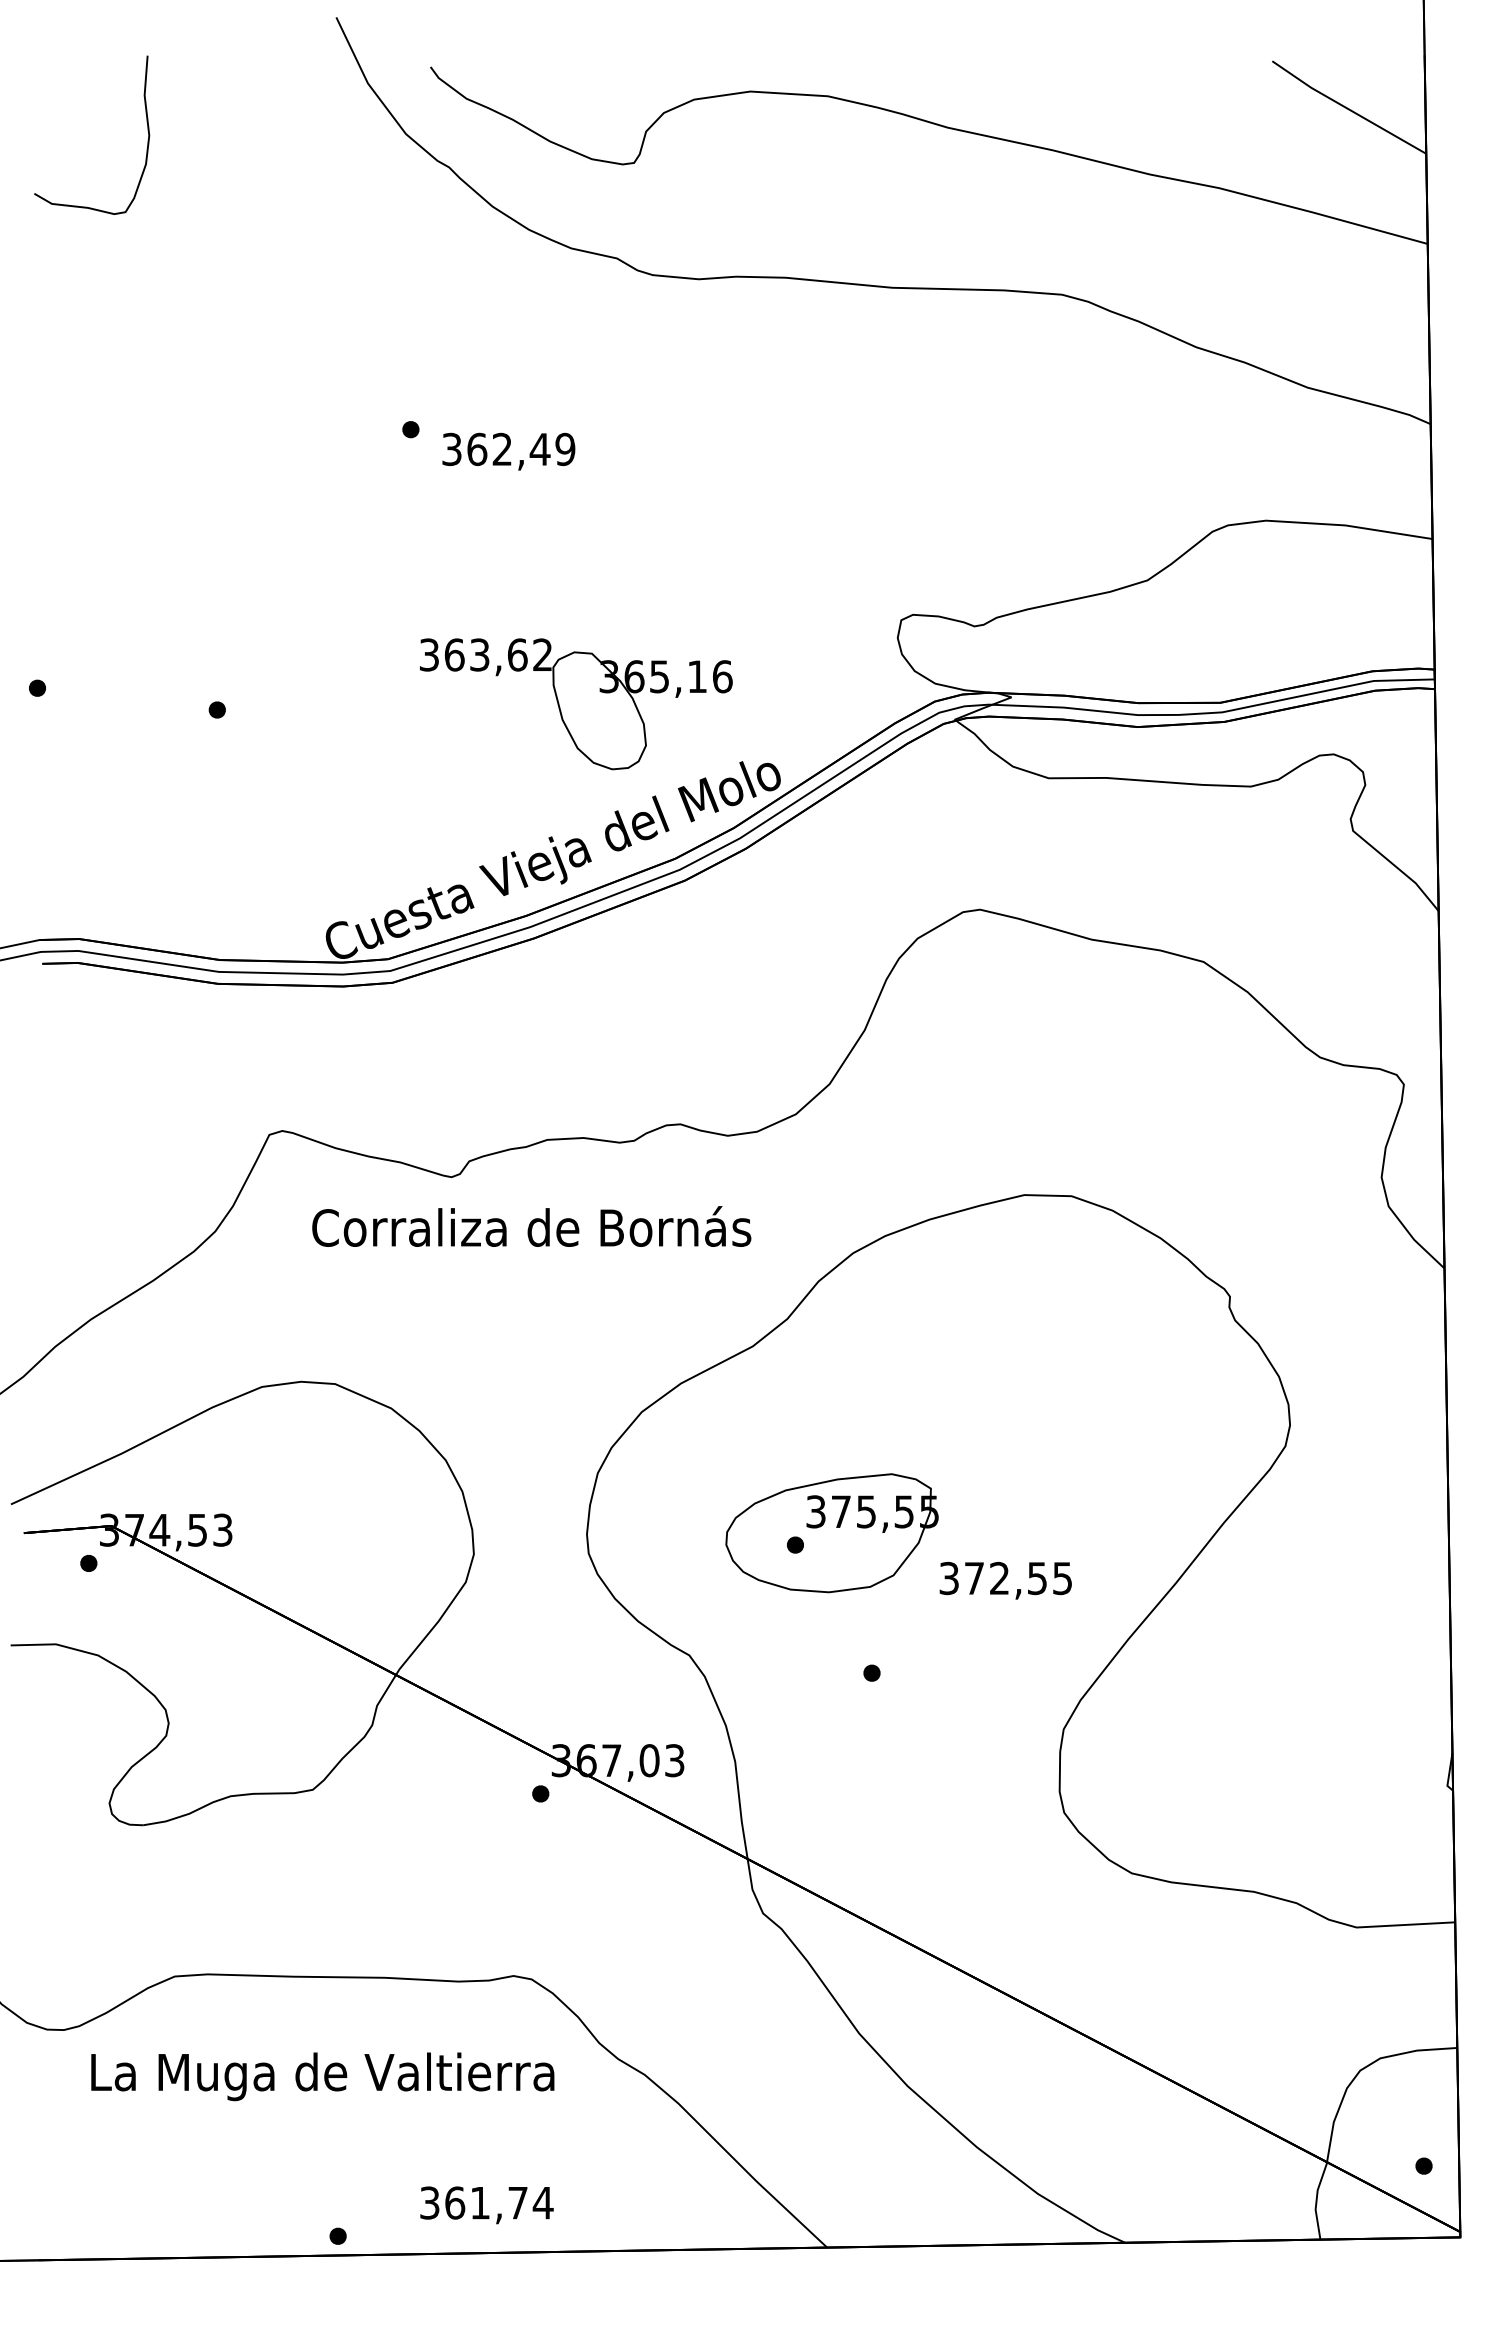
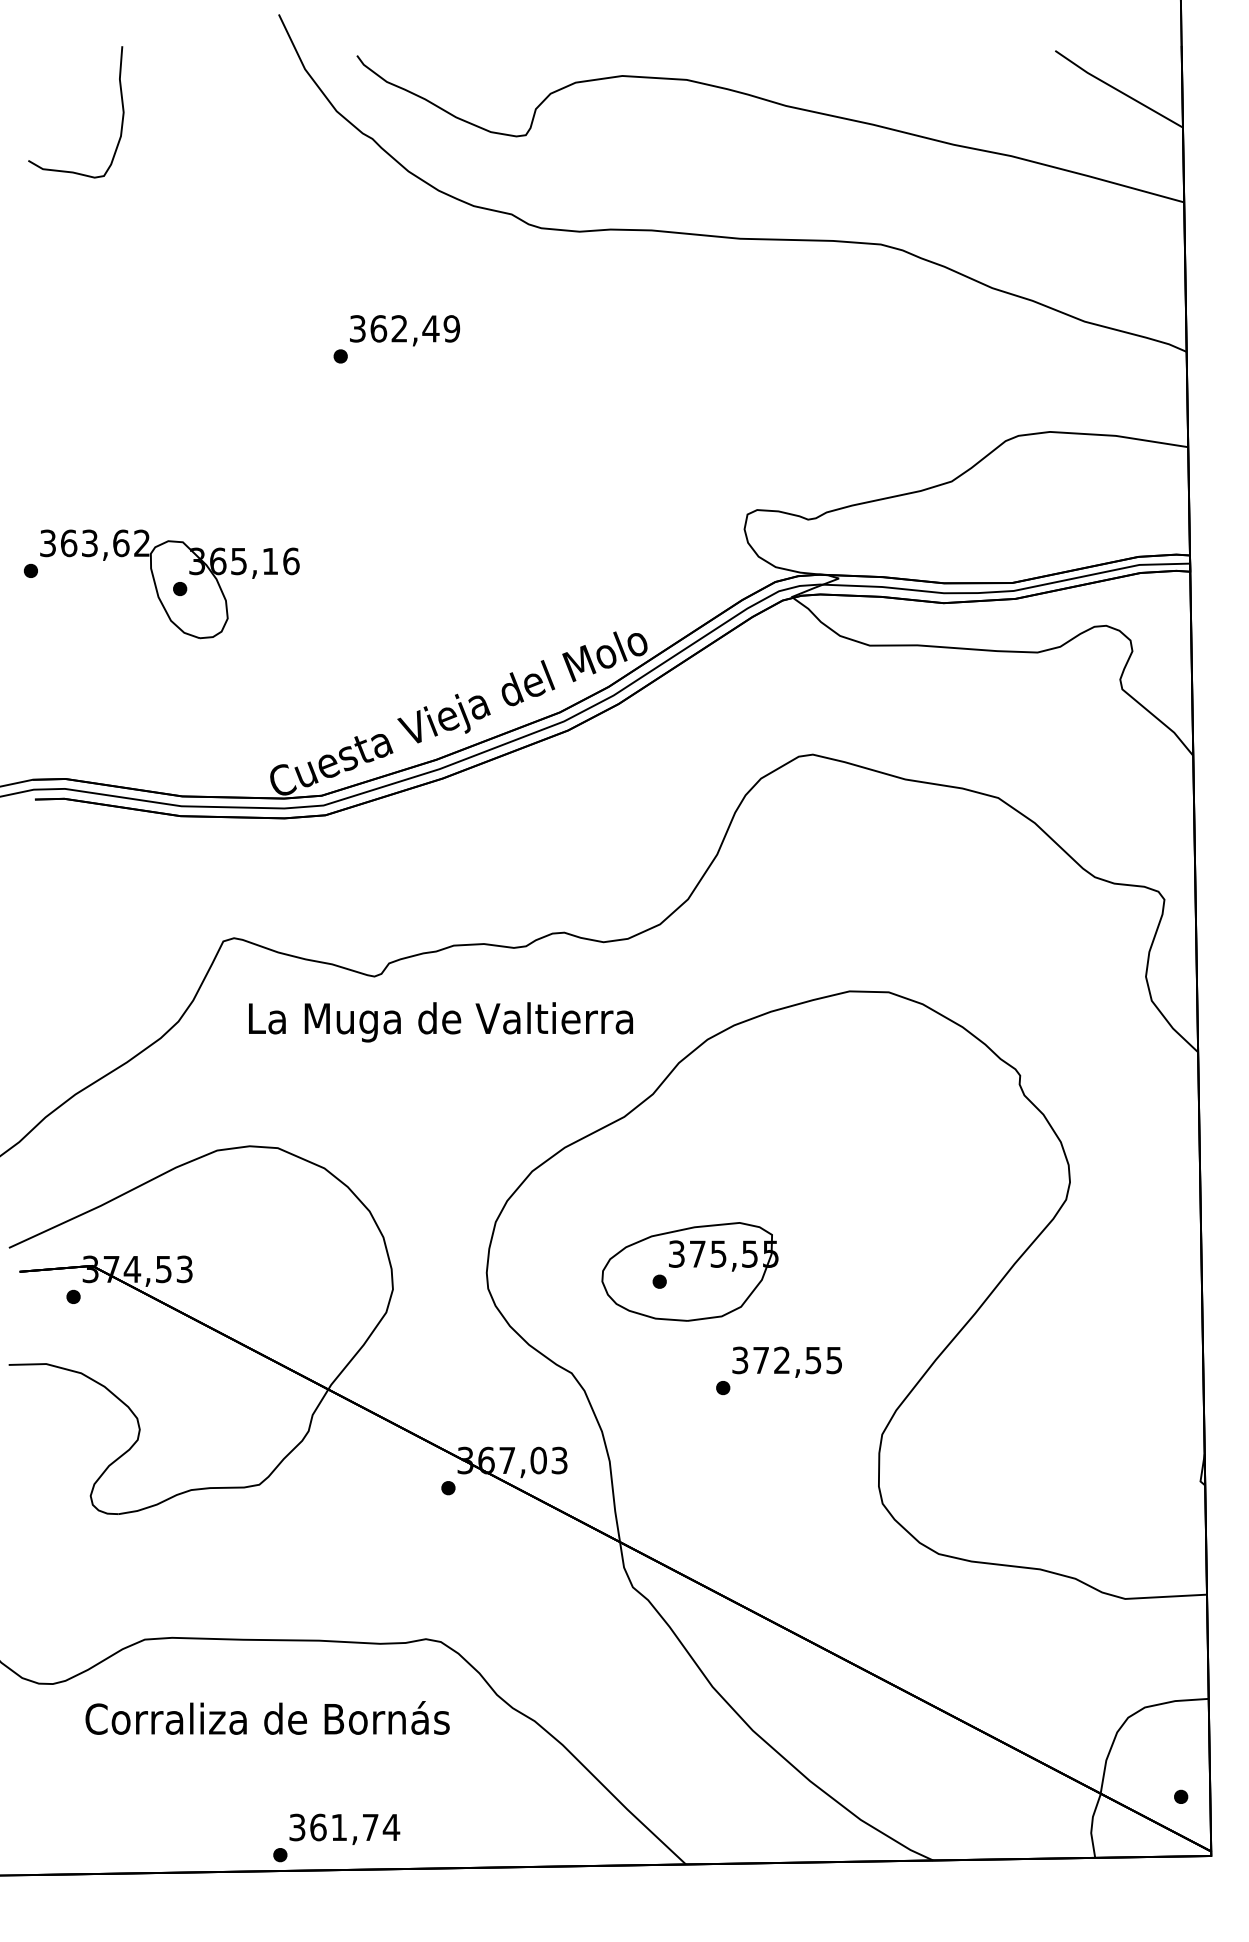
text: (509, 451) -> (405, 330), moved
part: (575, 704) -> (169, 584), moved
text: (531, 1231) -> (440, 1021), Corraliza de Bornás -> La Muga de Valtierra
text: (1004, 1579) -> (786, 1361), moved
text: (322, 2075) -> (267, 1721), La Muga de Valtierra -> Corraliza de Bornás
text: (486, 2204) -> (344, 1828), moved

